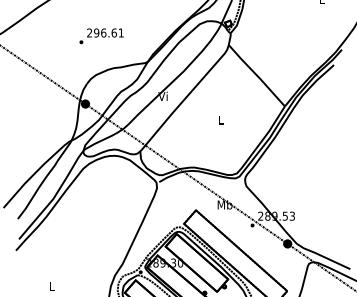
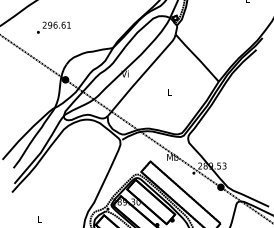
text: (101, 35) -> (53, 27), moved

